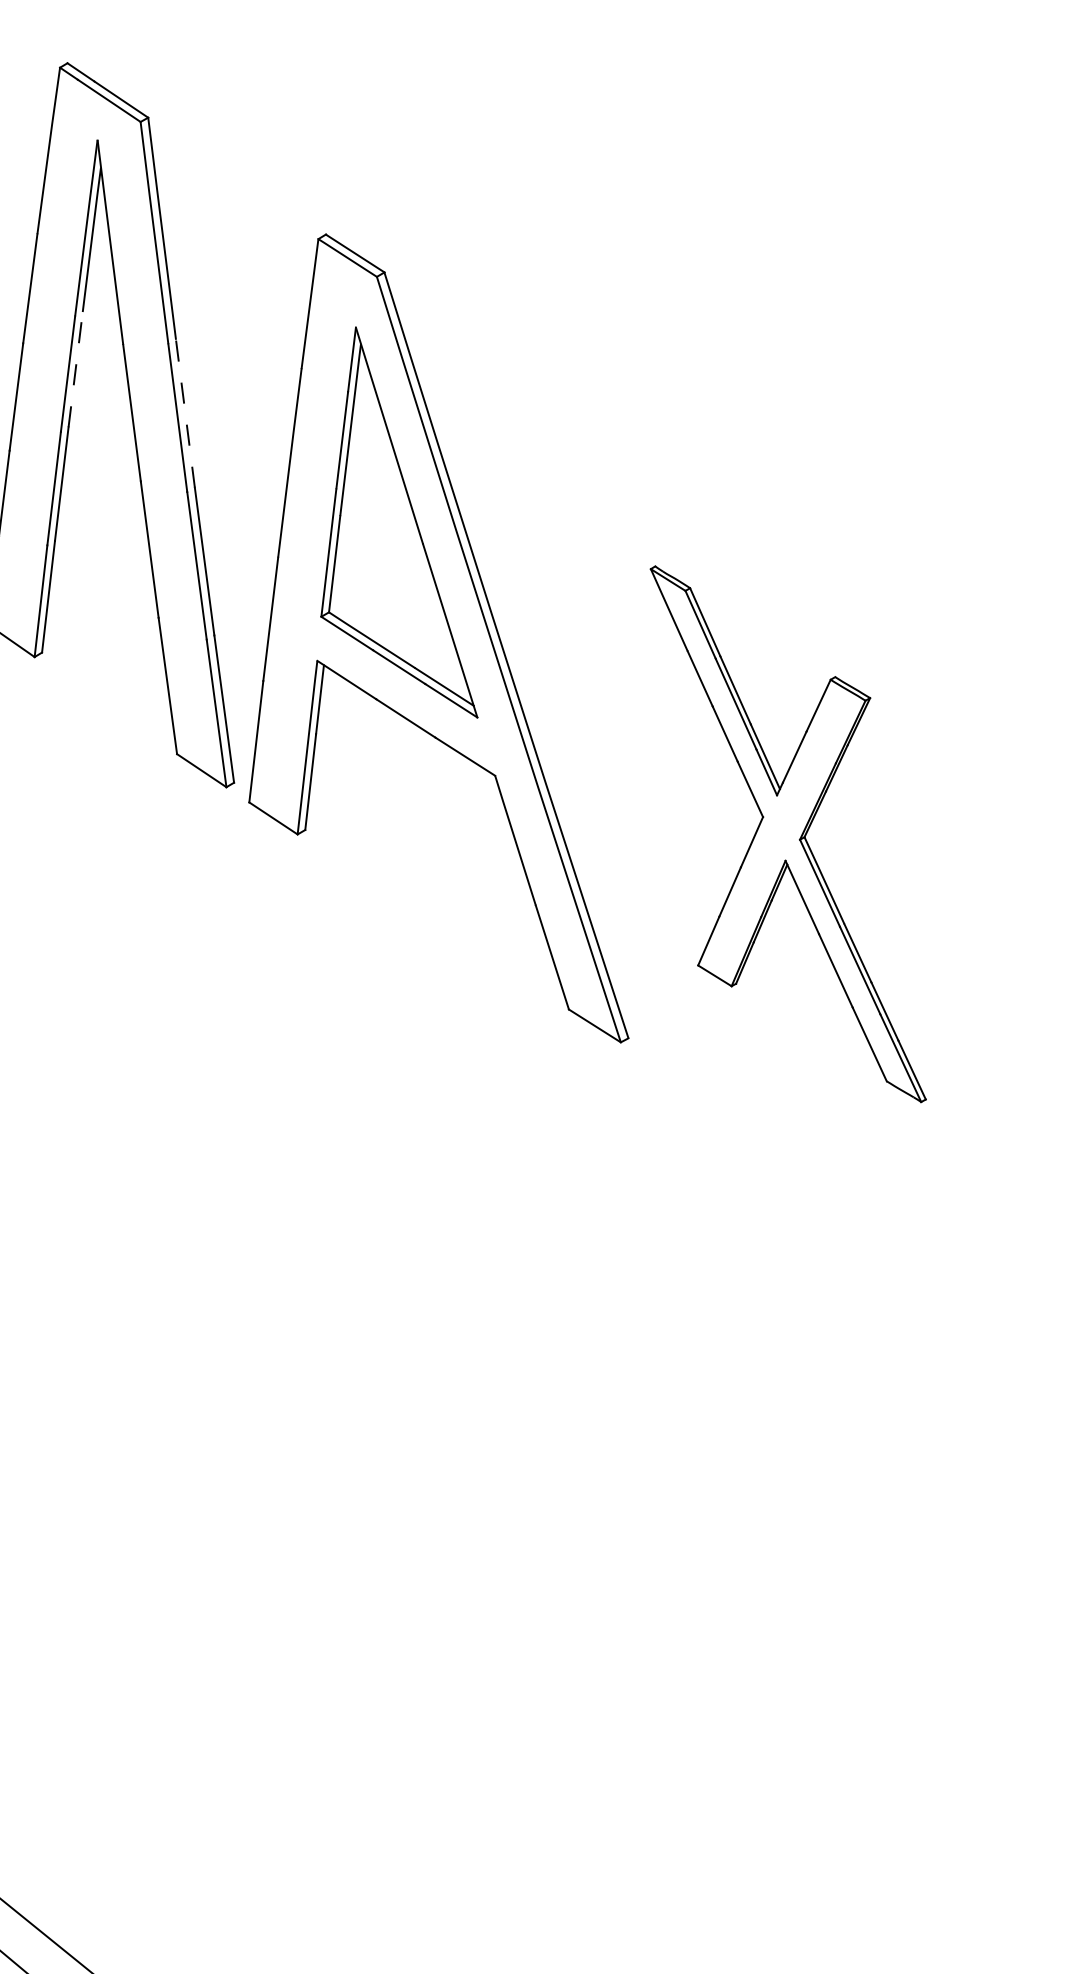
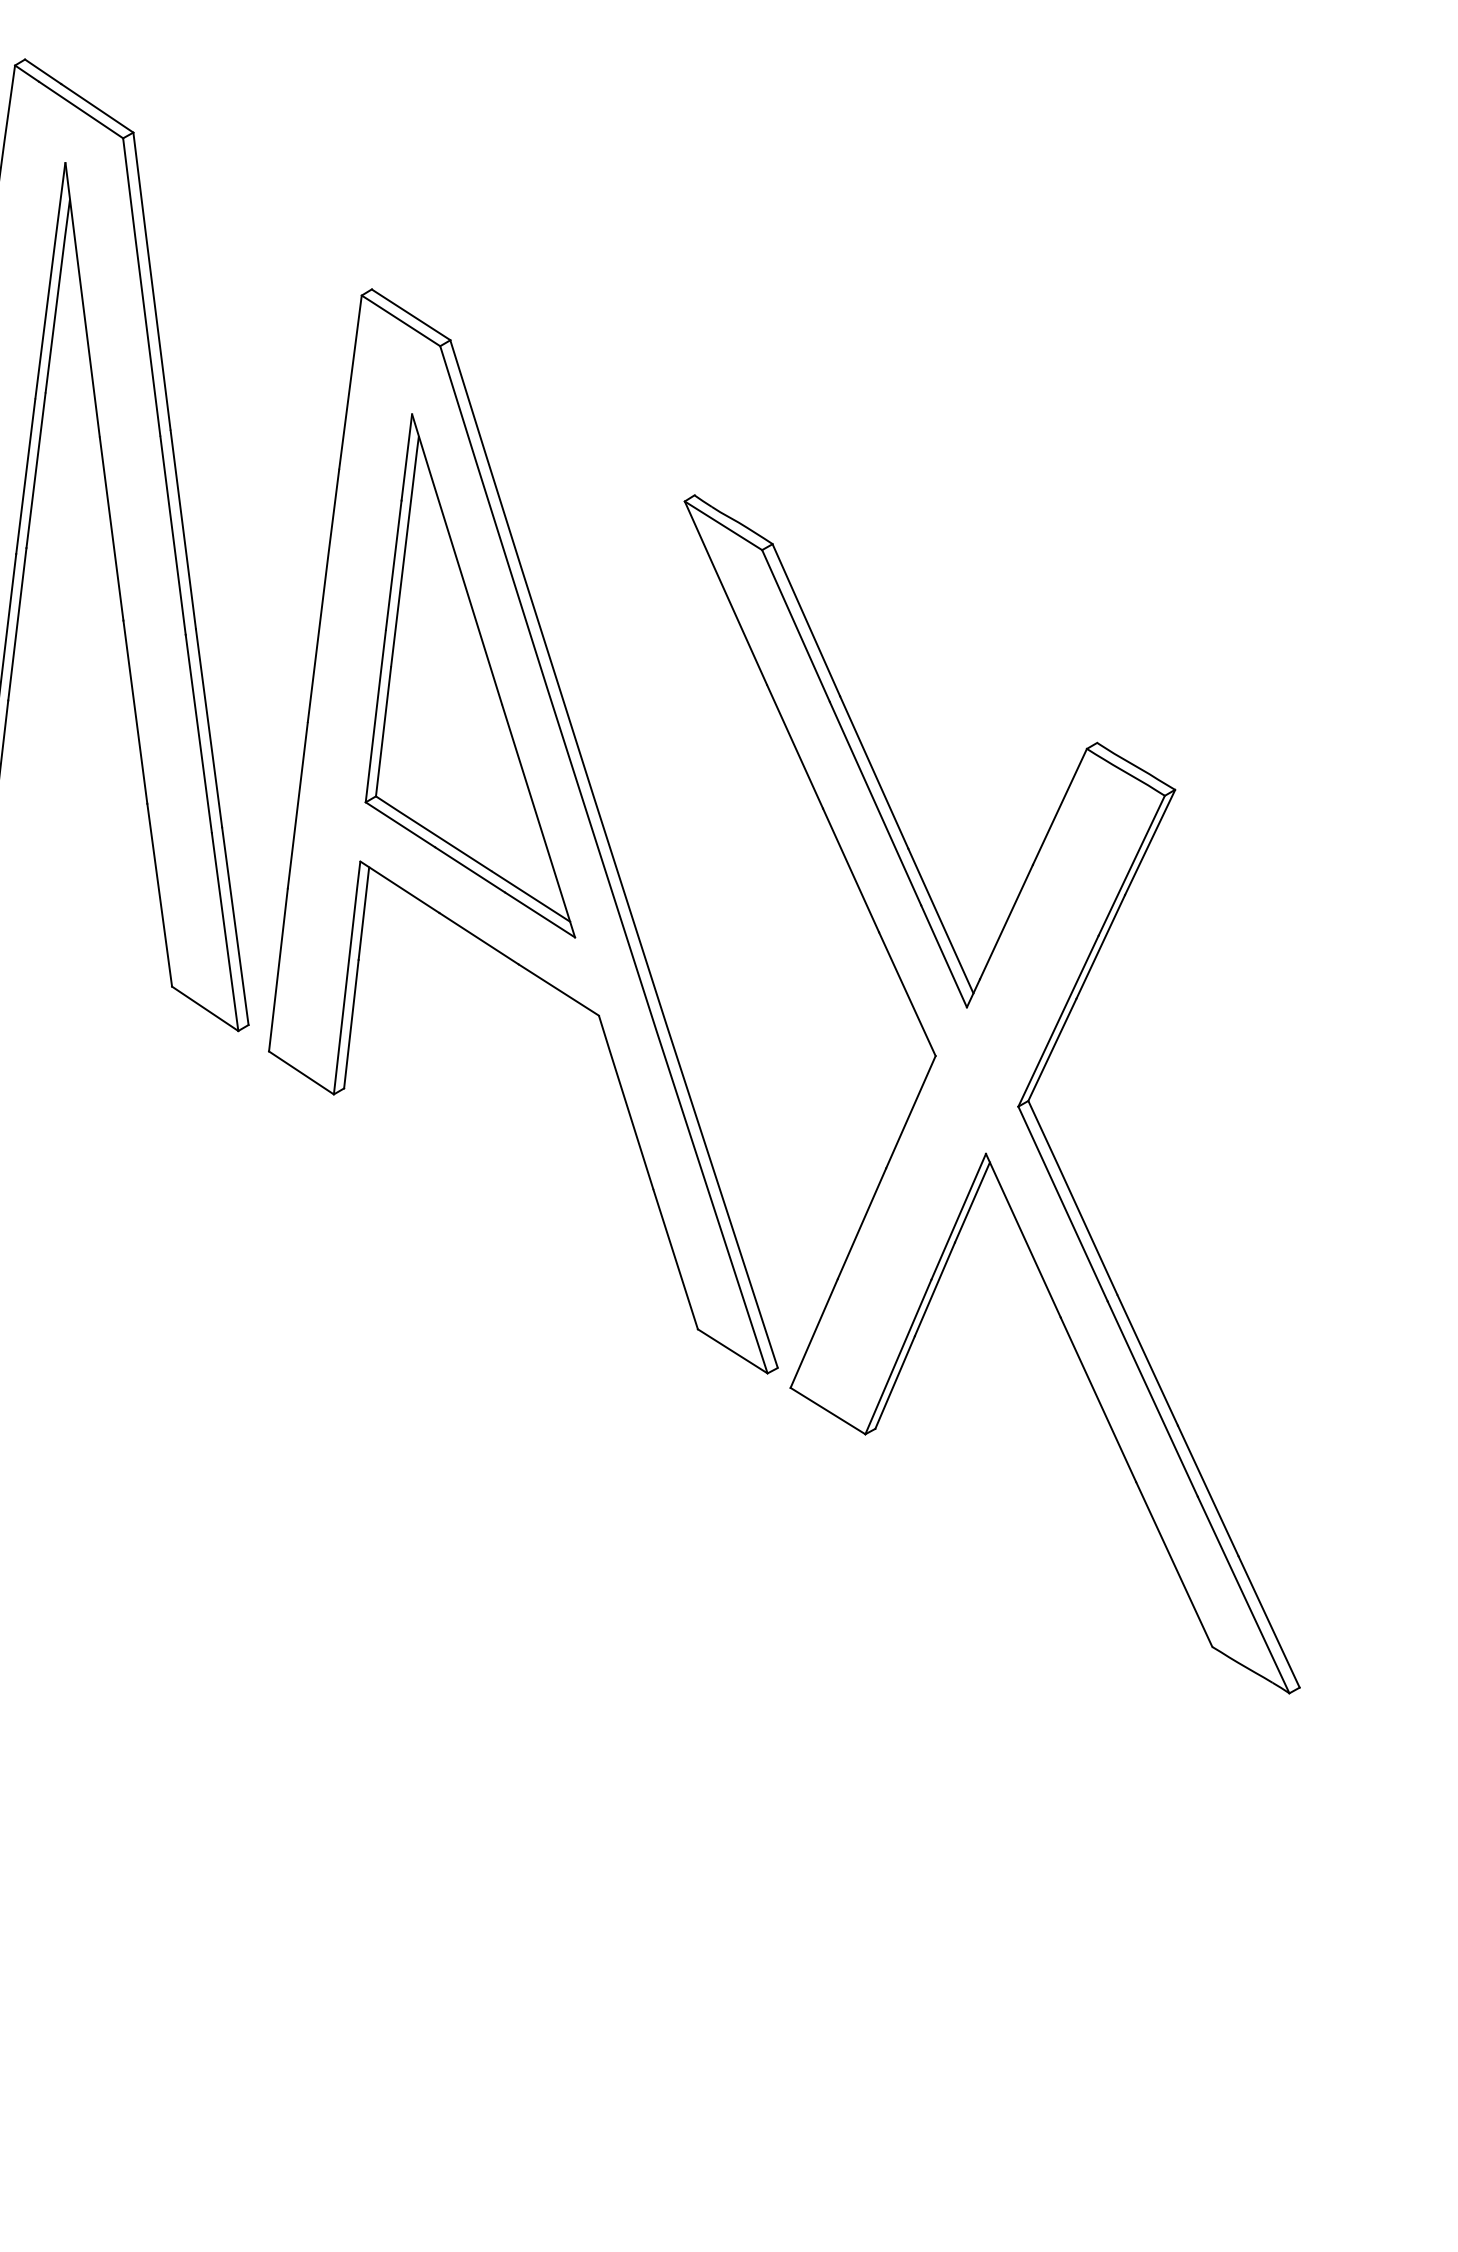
line: (75, 369) -> (35, 470), dashed -> solid
line: (185, 413) -> (183, 529), dashed -> solid
part: (788, 833) -> (992, 1093), size x1.67

